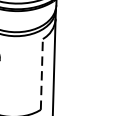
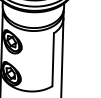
line: (42, 74) -> (53, 59), dashed -> solid

